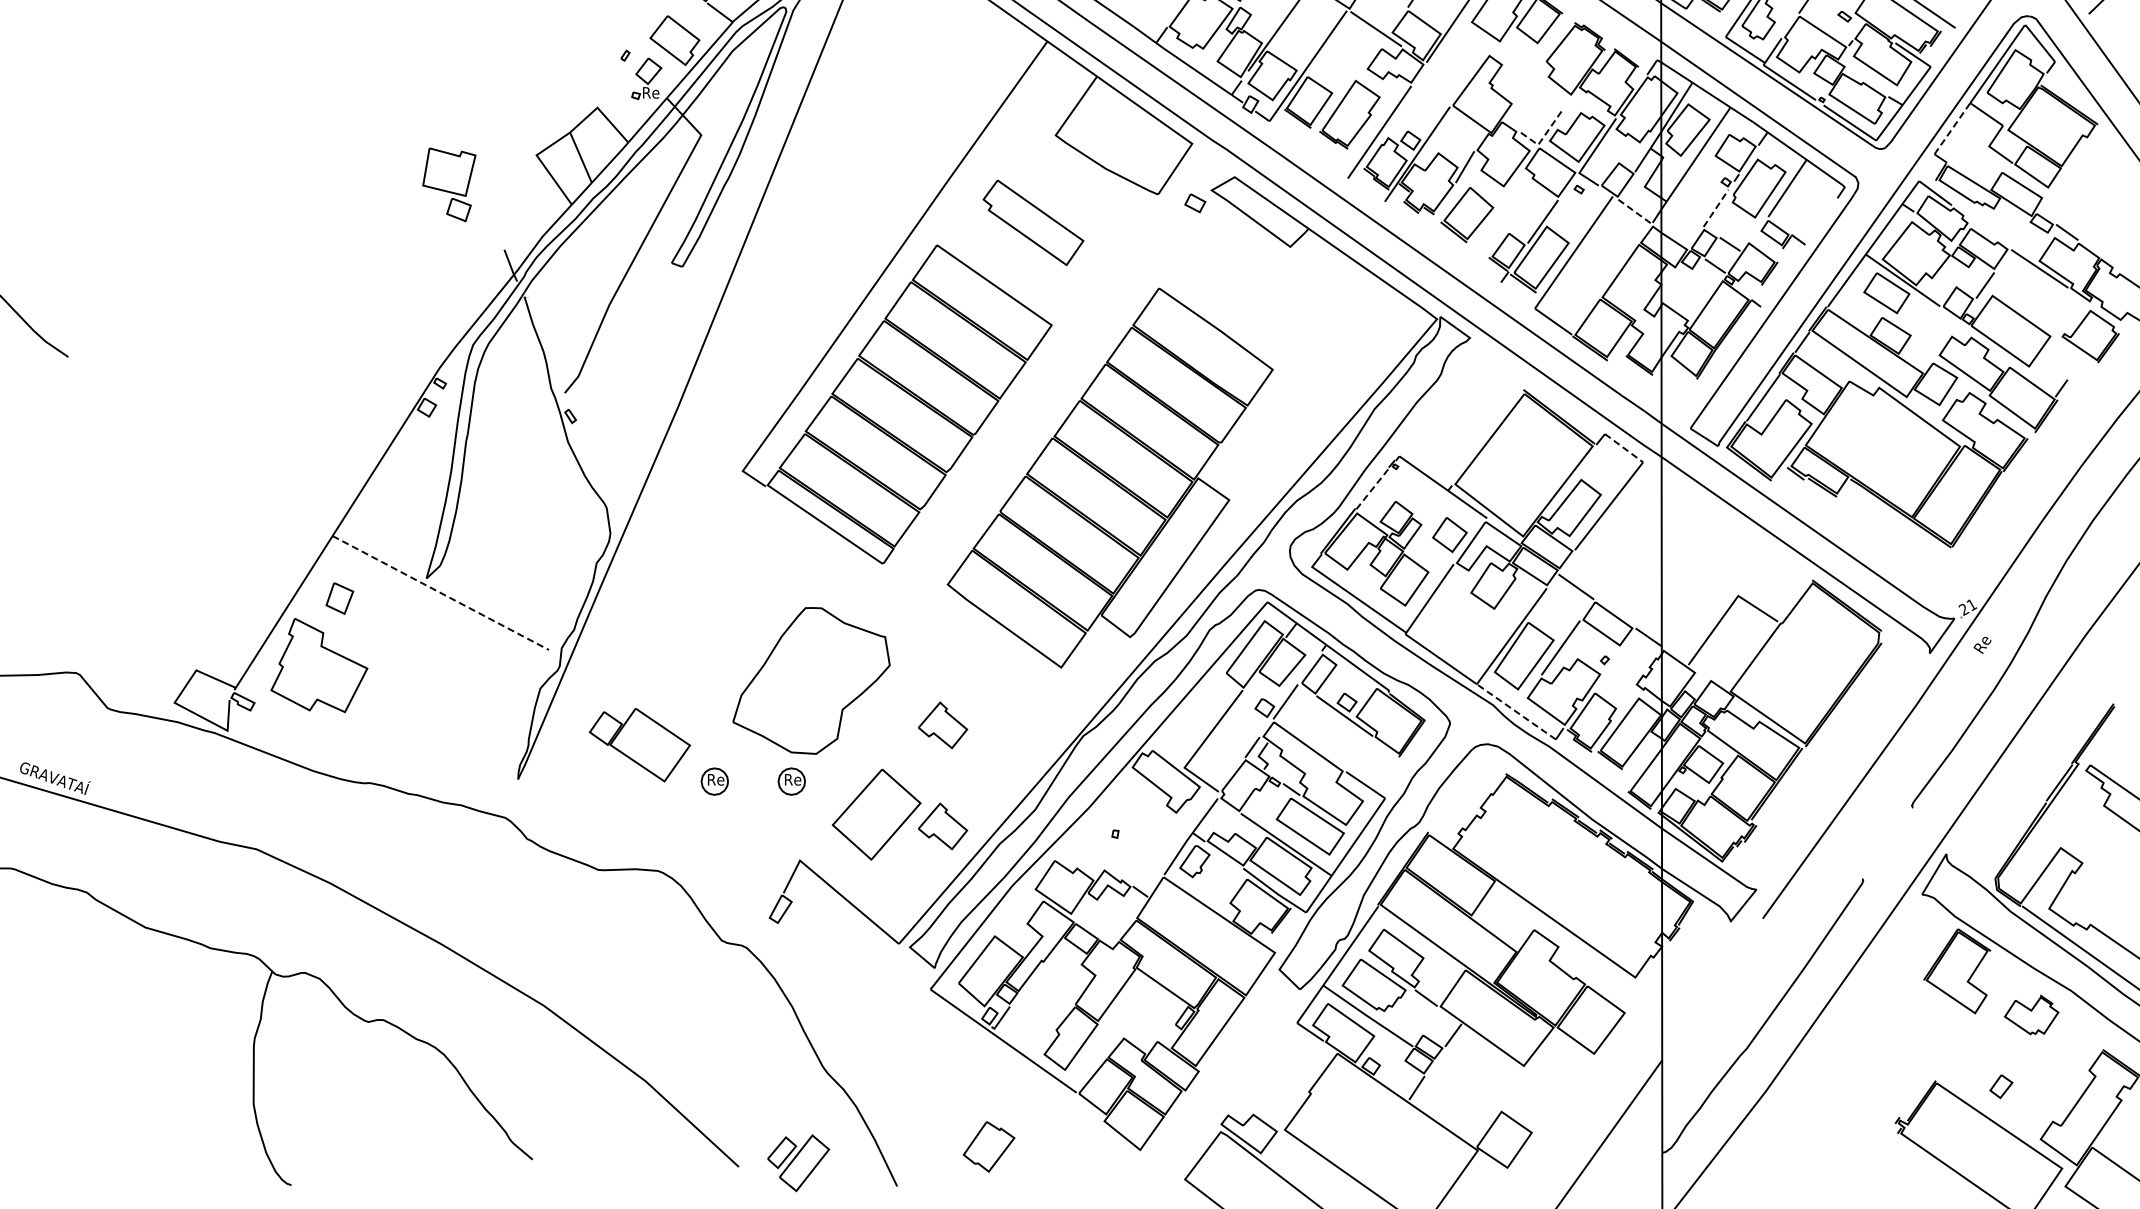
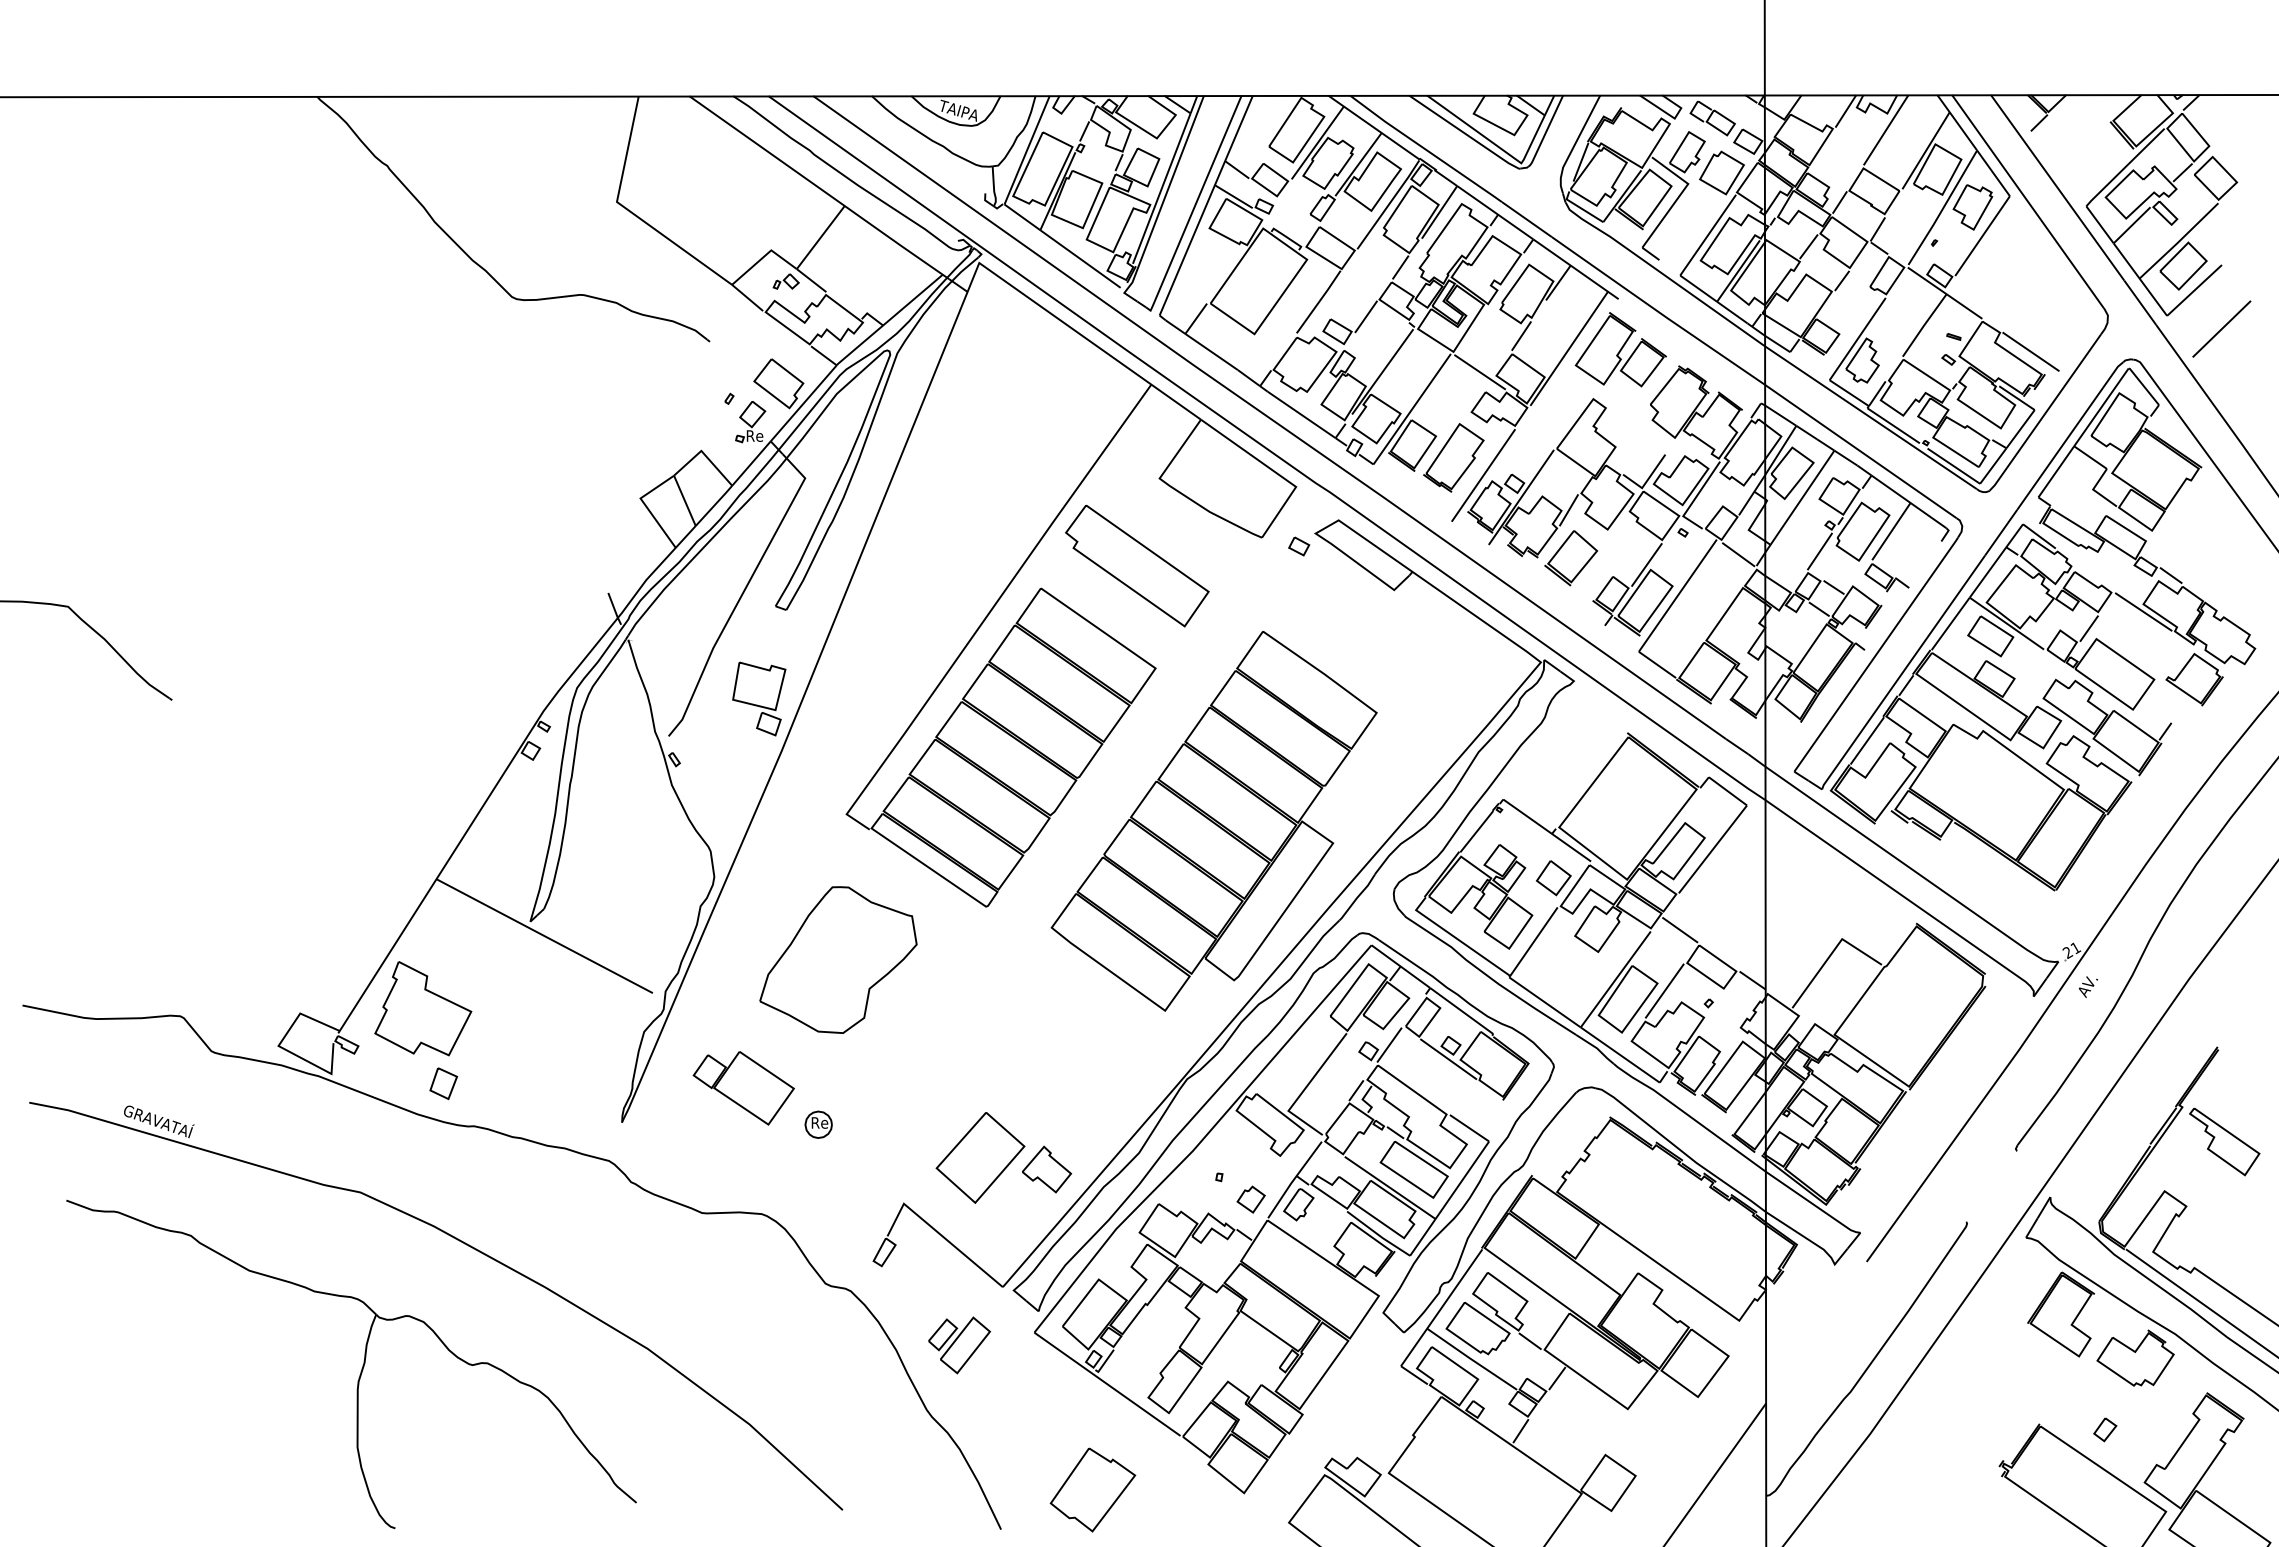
line: (1952, 128) -> (2056, 471), dashed -> solid
line: (1542, 138) -> (1646, 481), dashed -> solid
part: (449, 184) -> (759, 698), moved
line: (1716, 208) -> (1820, 551), dashed -> solid
line: (1635, 212) -> (1739, 555), dashed -> solid
part: (1033, 222) -> (1137, 565), size x1.43
line: (1623, 448) -> (1727, 791), dashed -> solid
line: (1373, 488) -> (1477, 831), dashed -> solid
line: (441, 593) -> (545, 936), dashed -> solid
part: (339, 598) -> (443, 1083), moved
text: (1983, 643) -> (2087, 986), Re -> AV.
part: (811, 680) -> (838, 959), moved
line: (1515, 711) -> (1619, 1054), dashed -> solid
part: (943, 725) -> (1047, 1068), removed
part: (791, 781) -> (895, 1124), removed
part: (1146, 856) -> (1250, 1199), added
part: (2031, 1014) -> (2135, 1357), size x1.43
part: (988, 1146) -> (1092, 1489), size x1.67
part: (798, 1163) -> (959, 1345), moved

